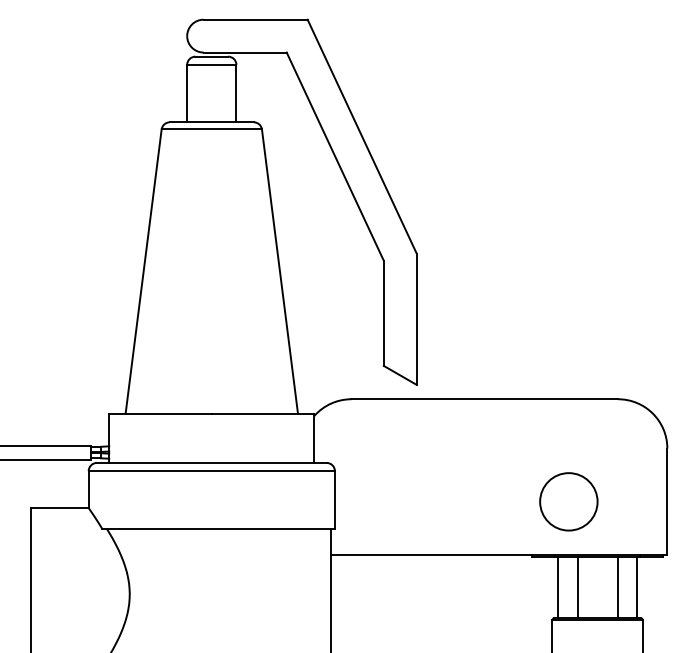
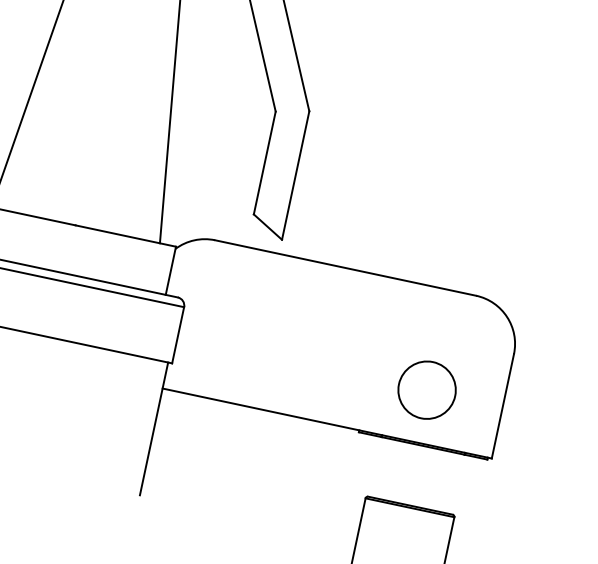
circle: (568, 501) -> (426, 389), moved
line: (557, 587) -> (377, 467), removed
line: (577, 587) -> (397, 471), removed
line: (617, 587) -> (436, 479), removed
line: (637, 587) -> (455, 483), removed

